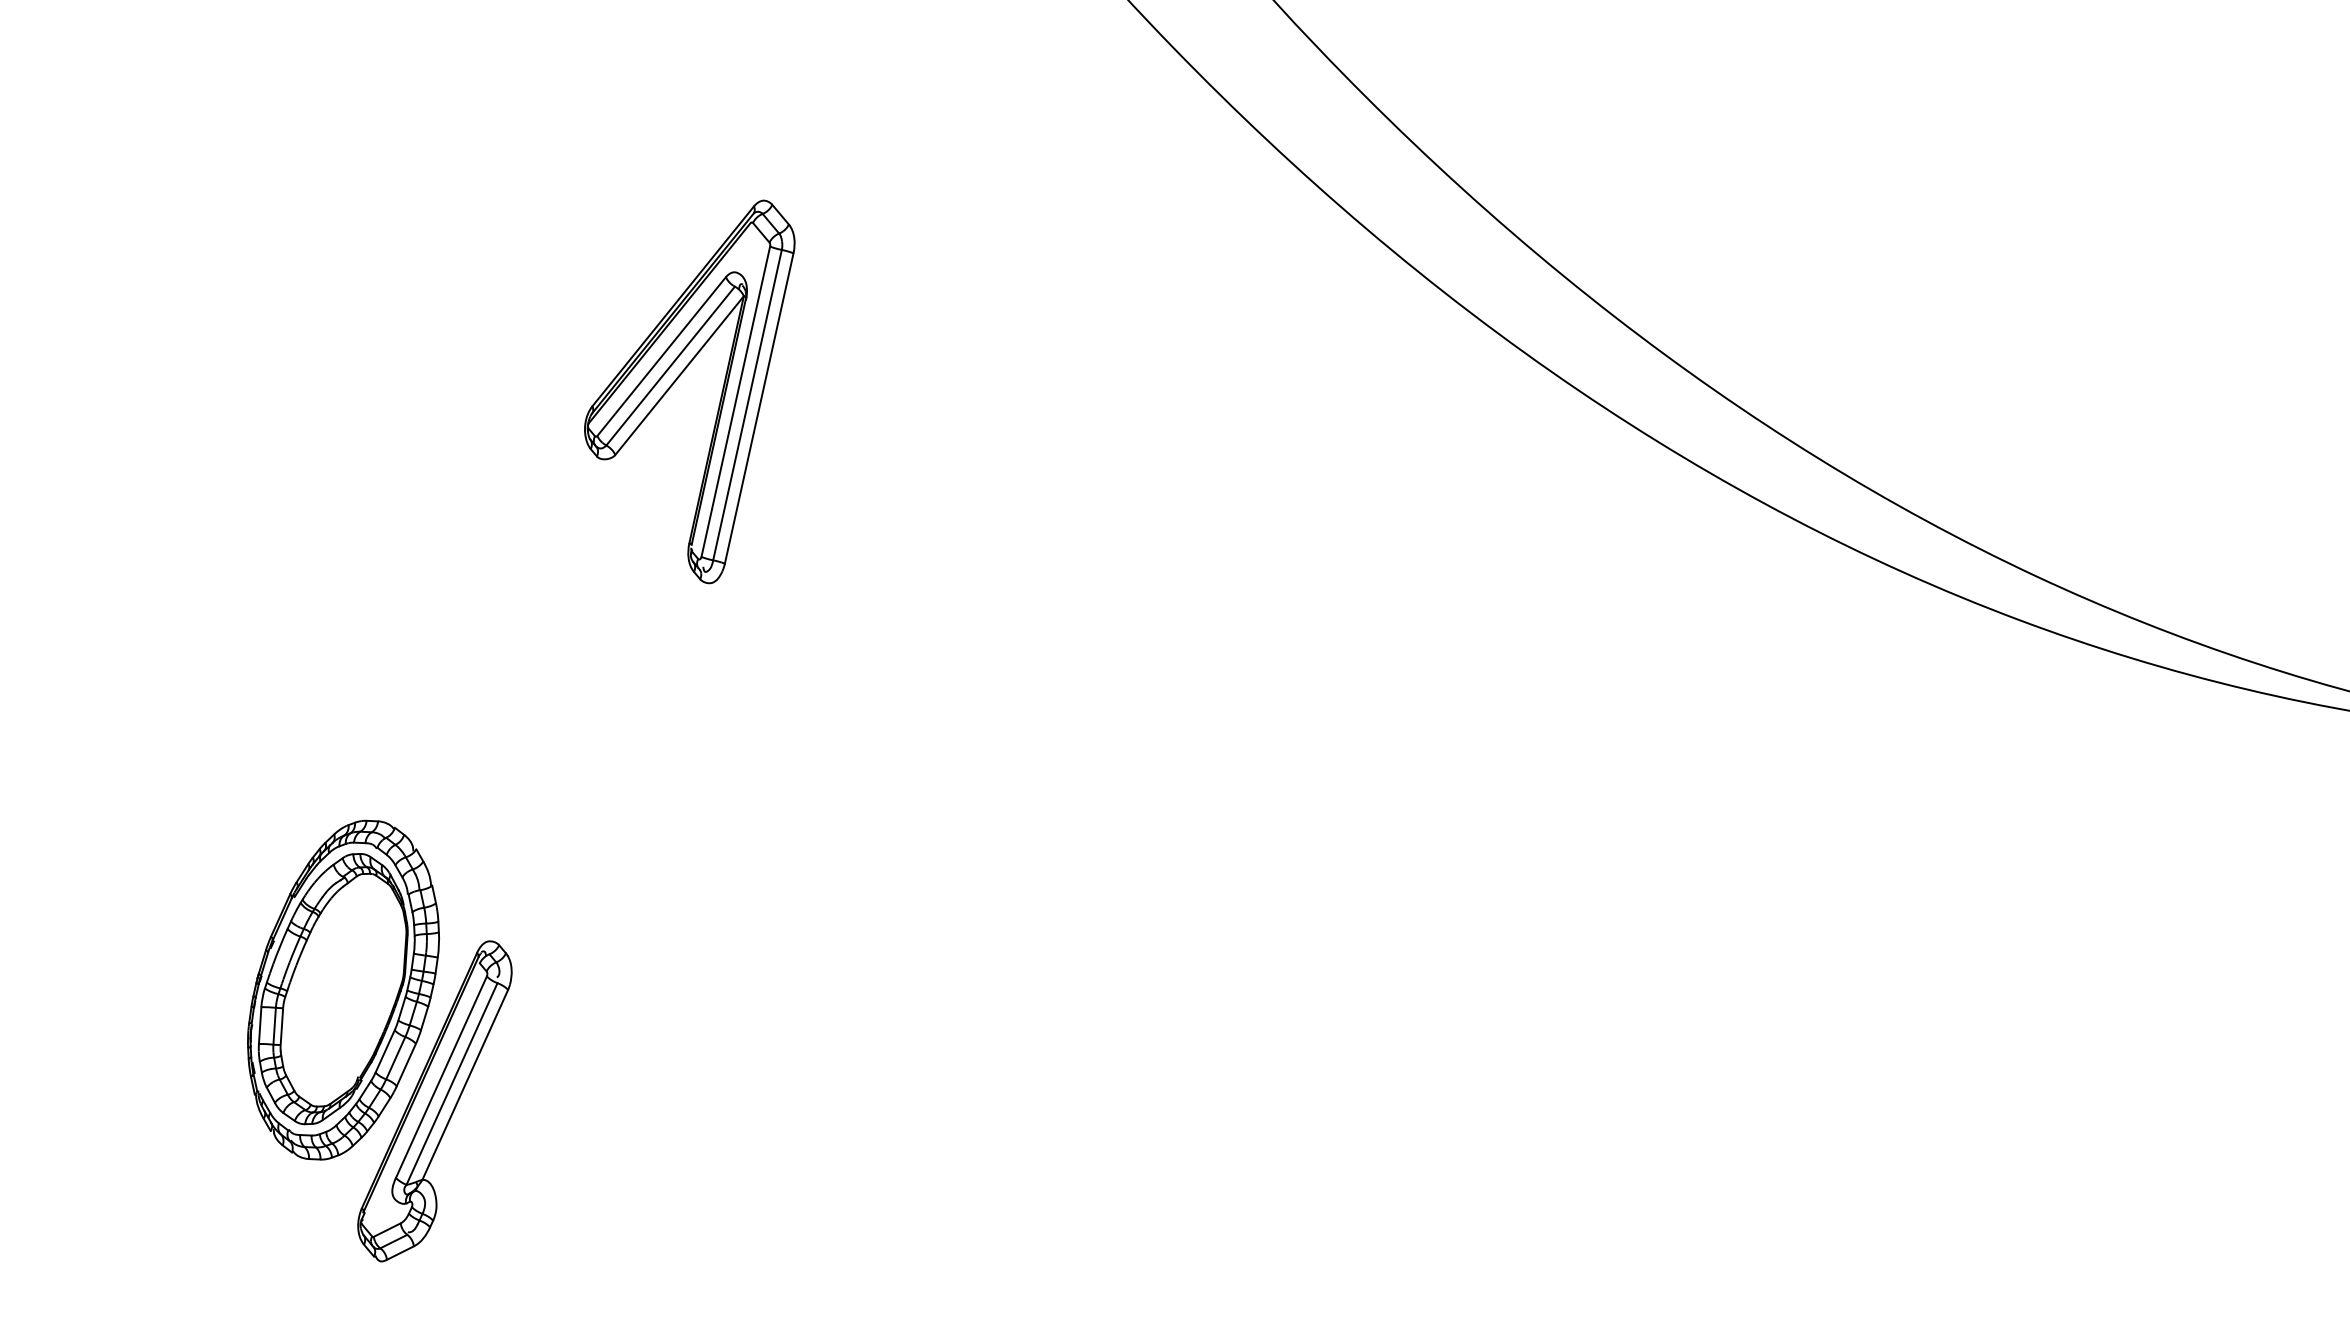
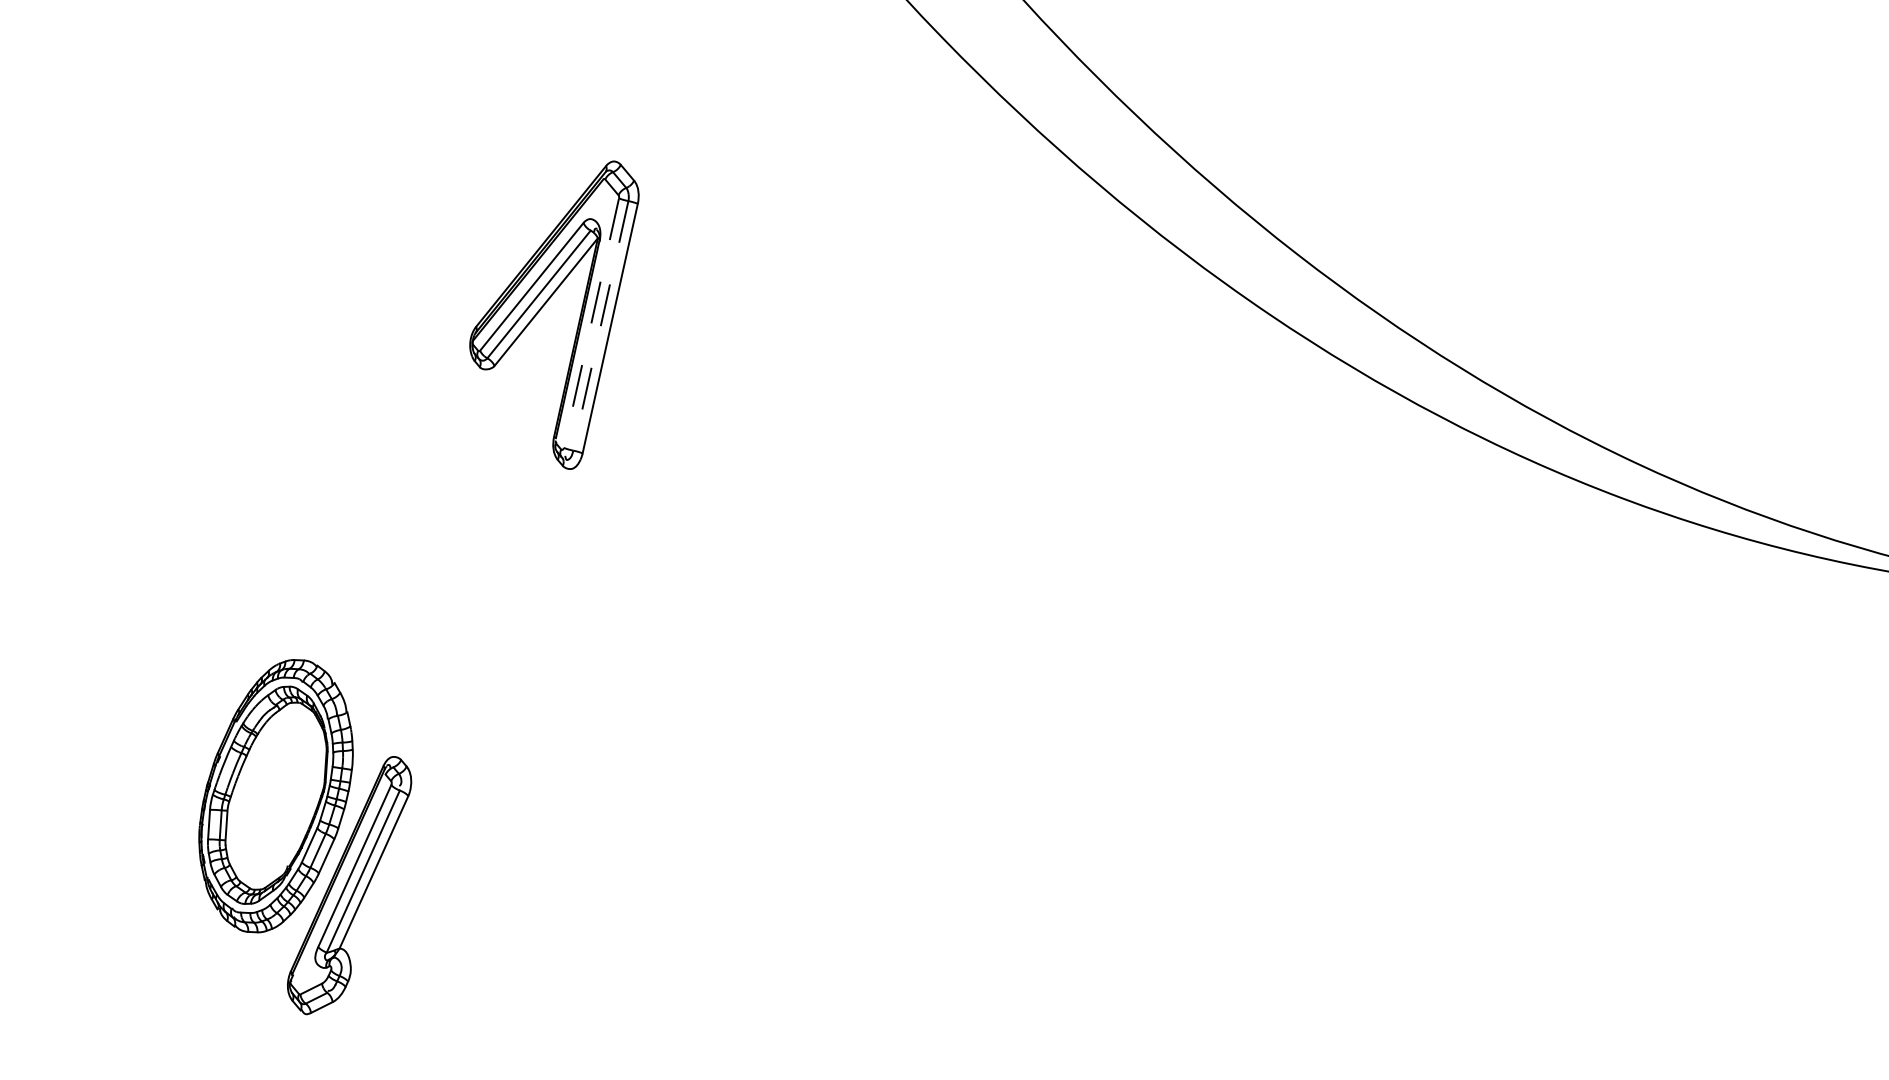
line: (735, 401) -> (591, 322), solid -> dashed
line: (747, 405) -> (600, 326), solid -> dashed

